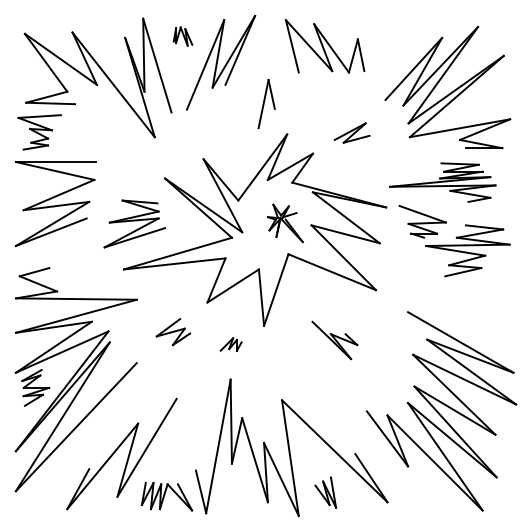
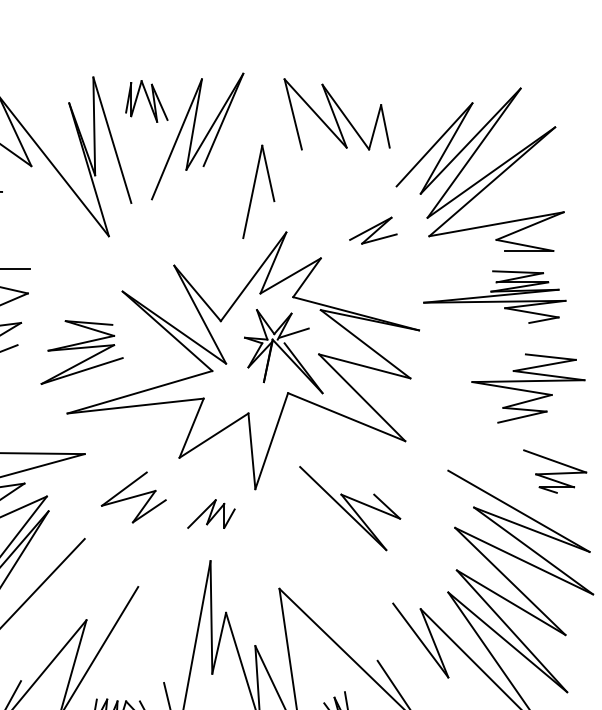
part: (182, 36) -> (146, 101), size x1.67
part: (447, 87) -> (479, 169), moved
part: (266, 103) -> (258, 191), size x1.43
part: (422, 221) -> (554, 471), moved
part: (285, 223) -> (284, 351), size x1.67
part: (173, 331) -> (133, 496), size x1.43
part: (334, 340) -> (349, 508), size x1.67
part: (230, 344) -> (210, 514), size x1.67

